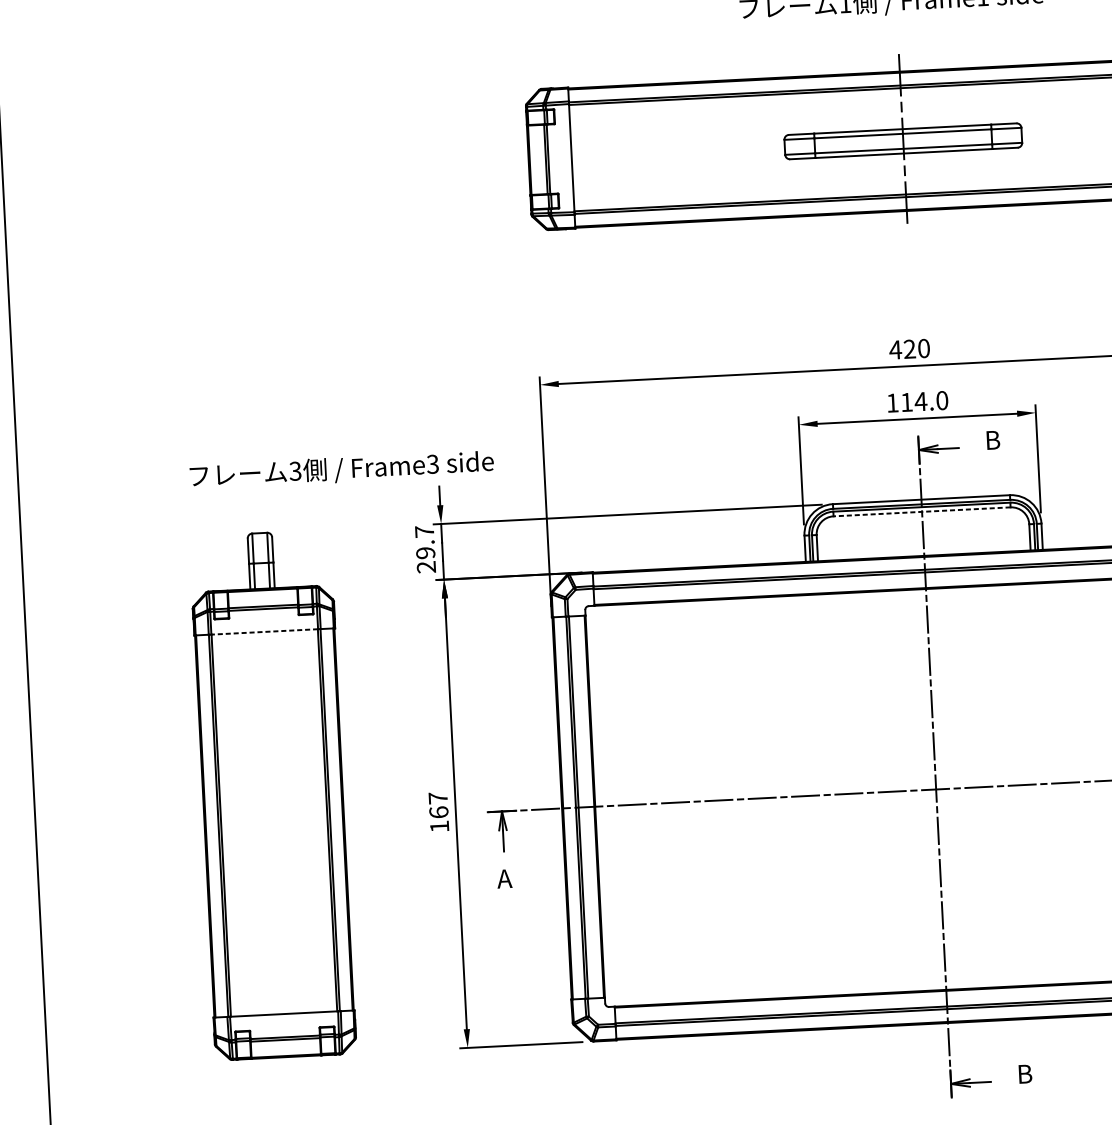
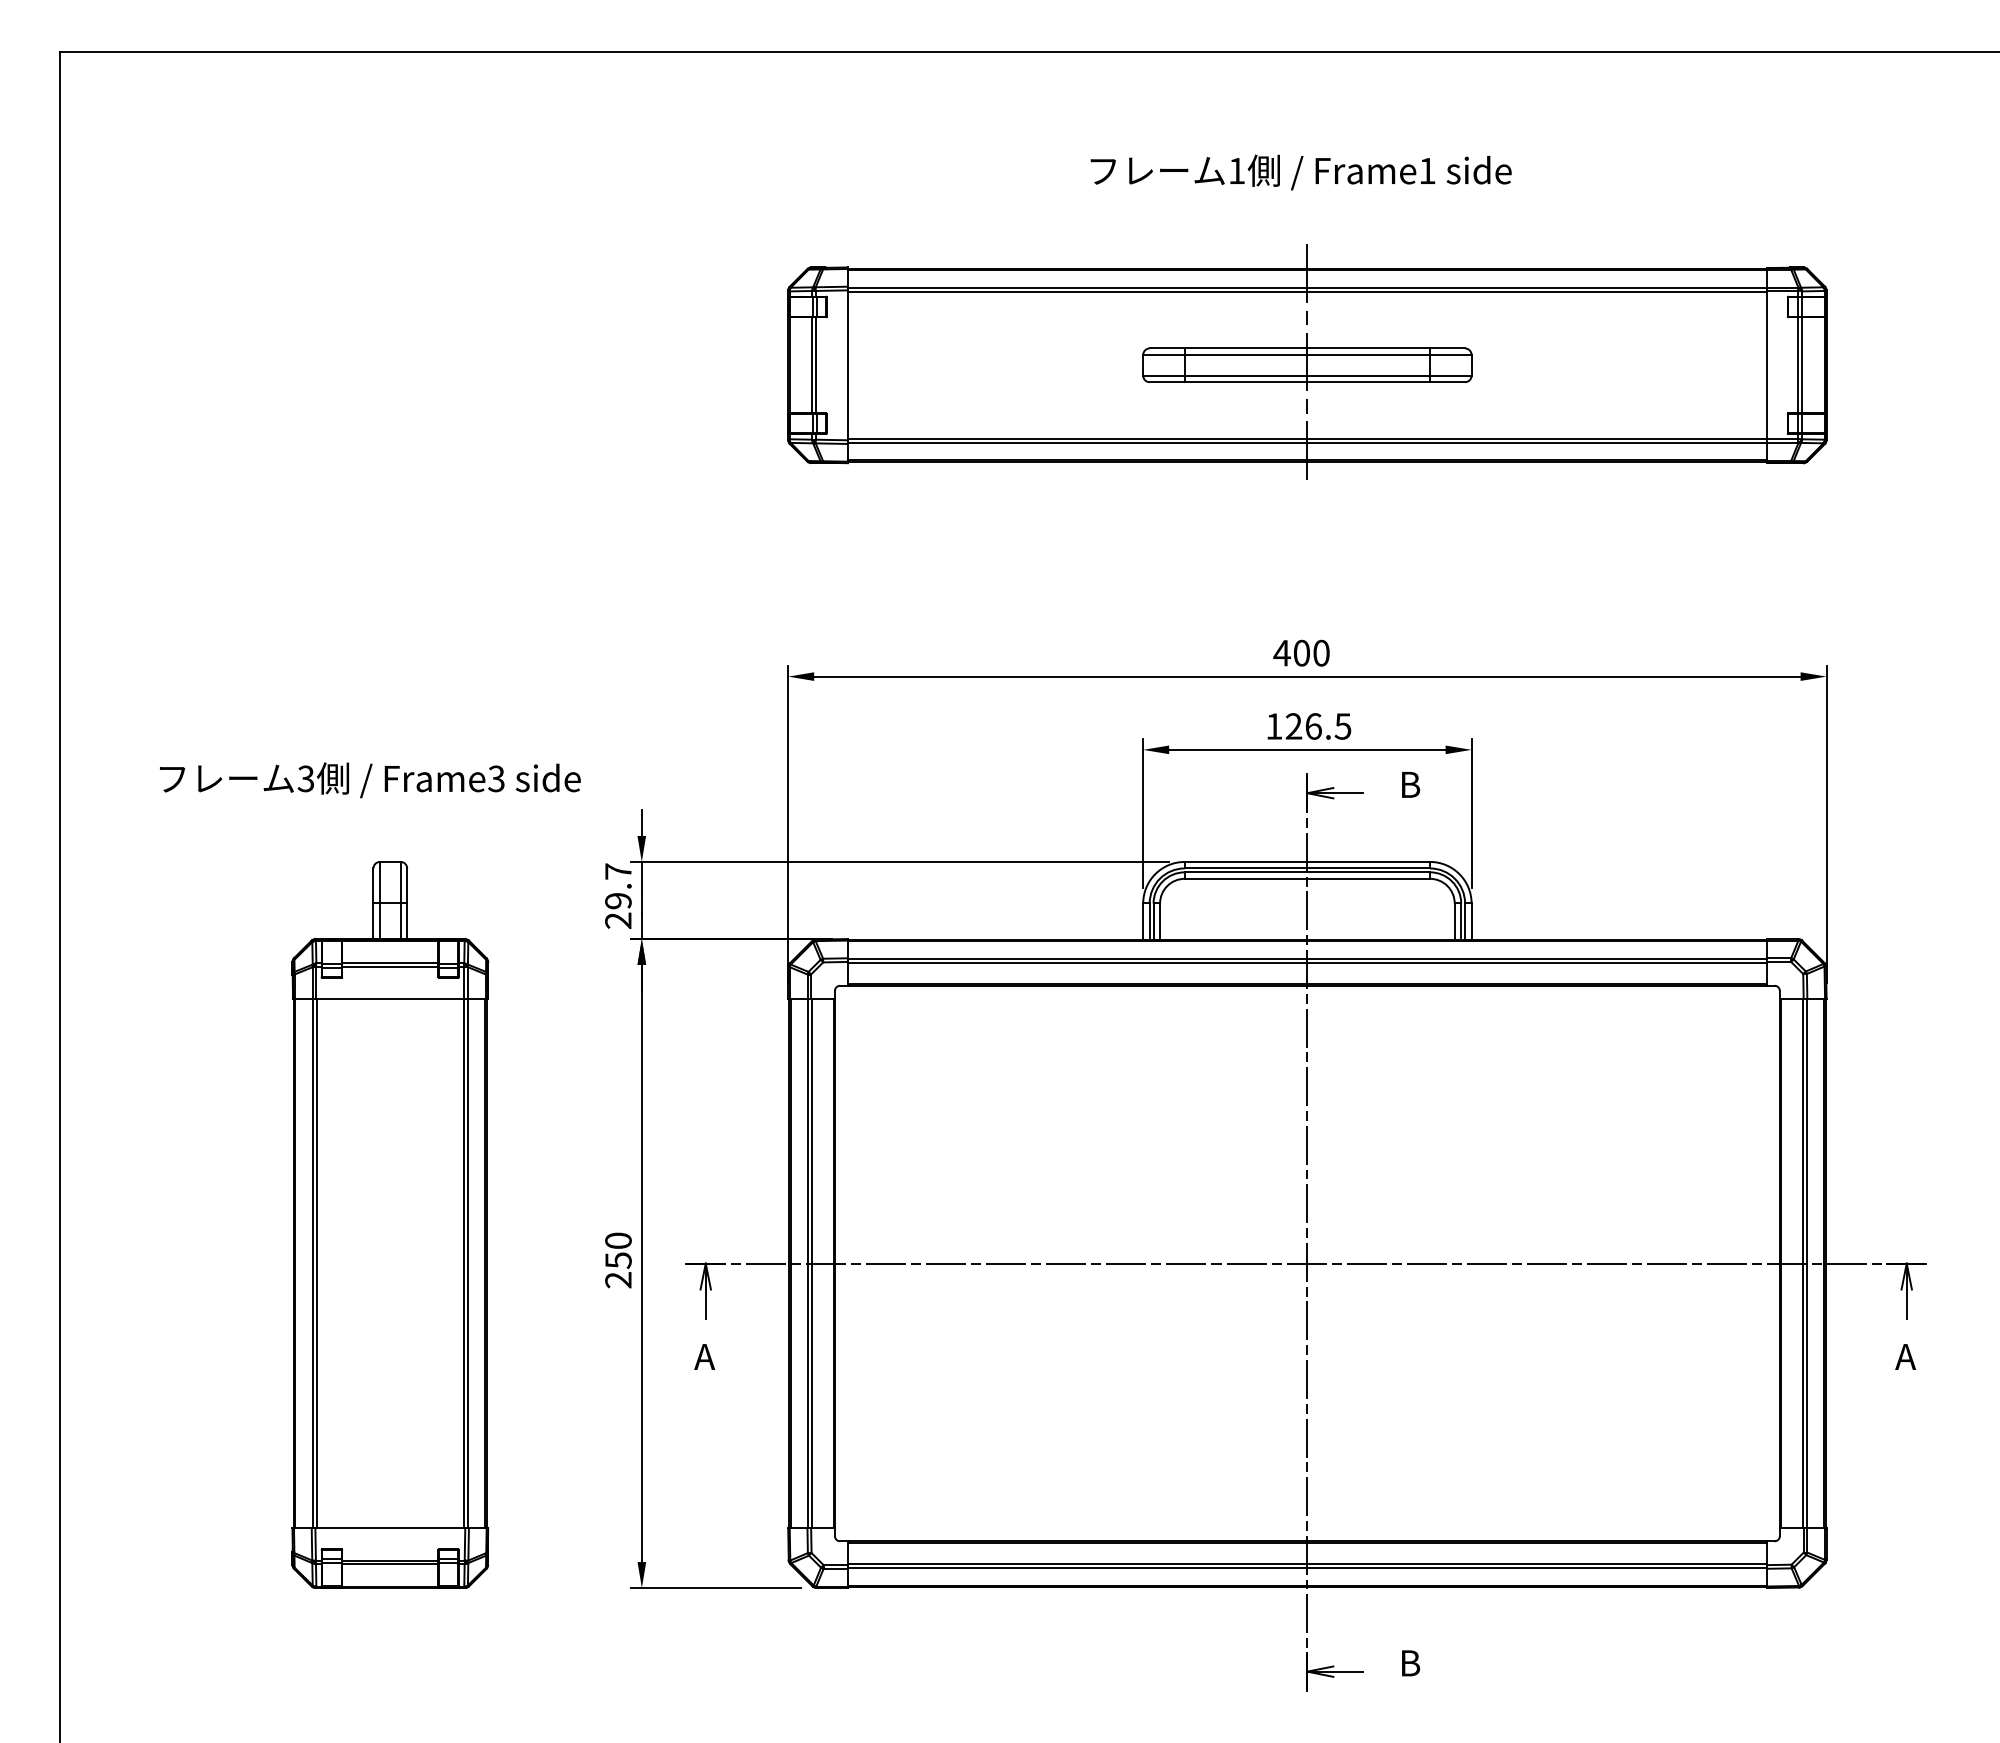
text: (909, 348) -> (1301, 652), 420 -> 400
text: (924, 401) -> (1318, 726), 114.0 -> 126.5
text: (342, 470) -> (370, 780), moved
line: (922, 511) -> (1307, 878), dashed -> solid
line: (264, 631) -> (390, 998), dashed -> solid
text: (438, 812) -> (618, 1260), 167 -> 250

